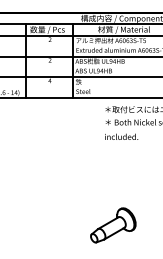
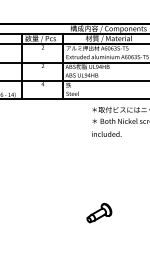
part: (113, 224) -> (99, 212), size x0.6

